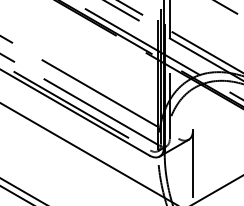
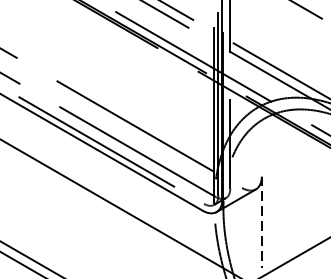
line: (193, 163) -> (262, 221), solid -> dashed

